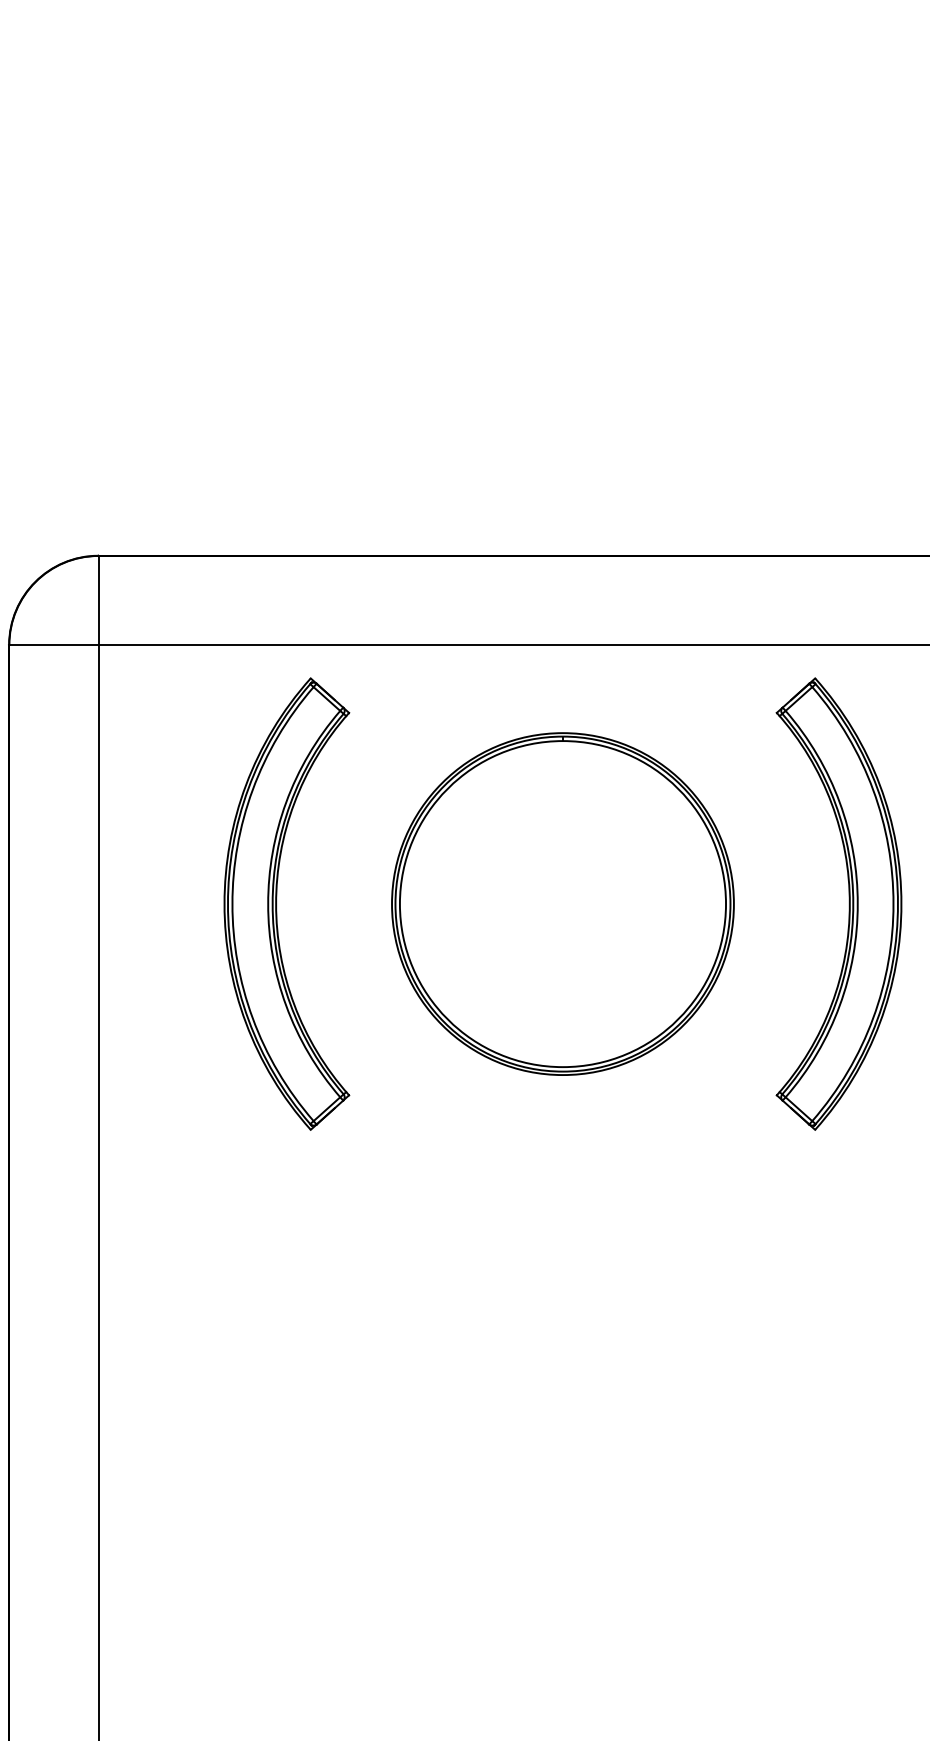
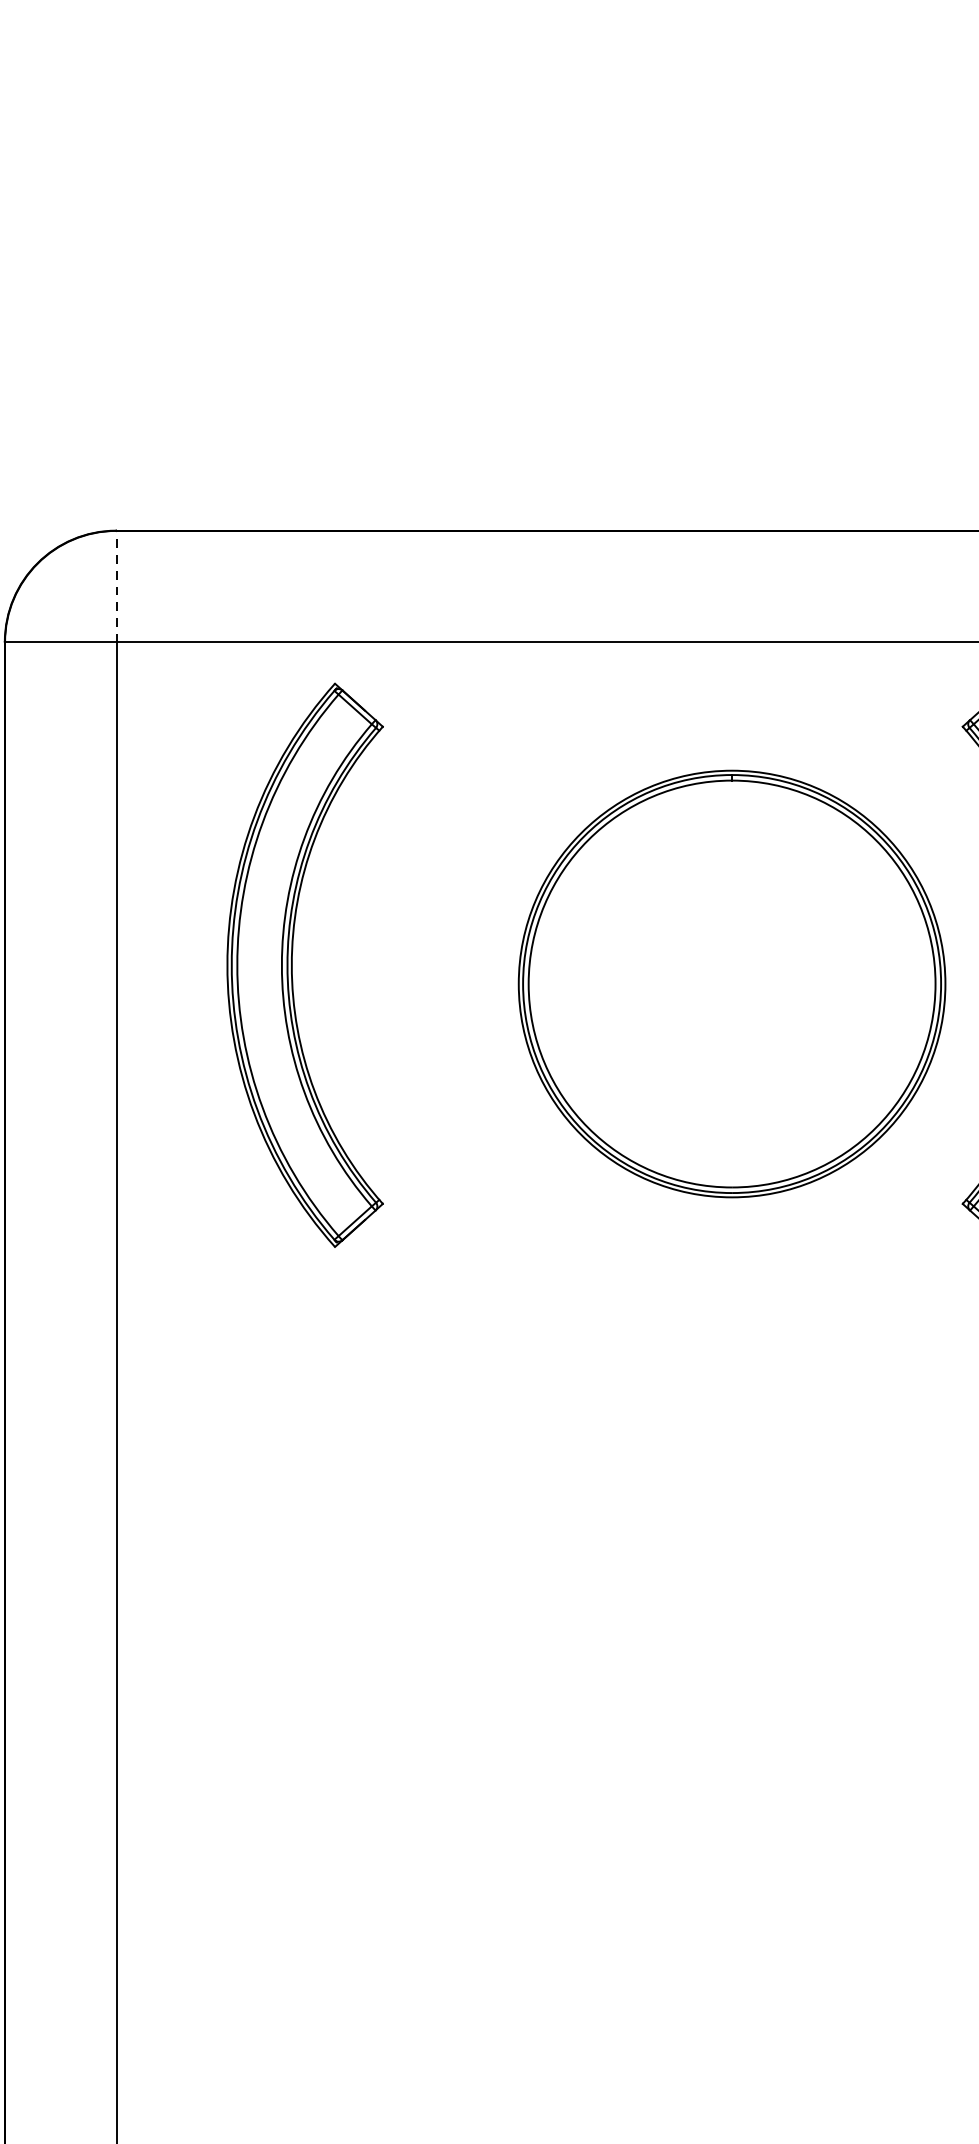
line: (98, 600) -> (116, 586), solid -> dashed
part: (276, 903) -> (292, 964), moved
part: (562, 903) -> (731, 983), moved

